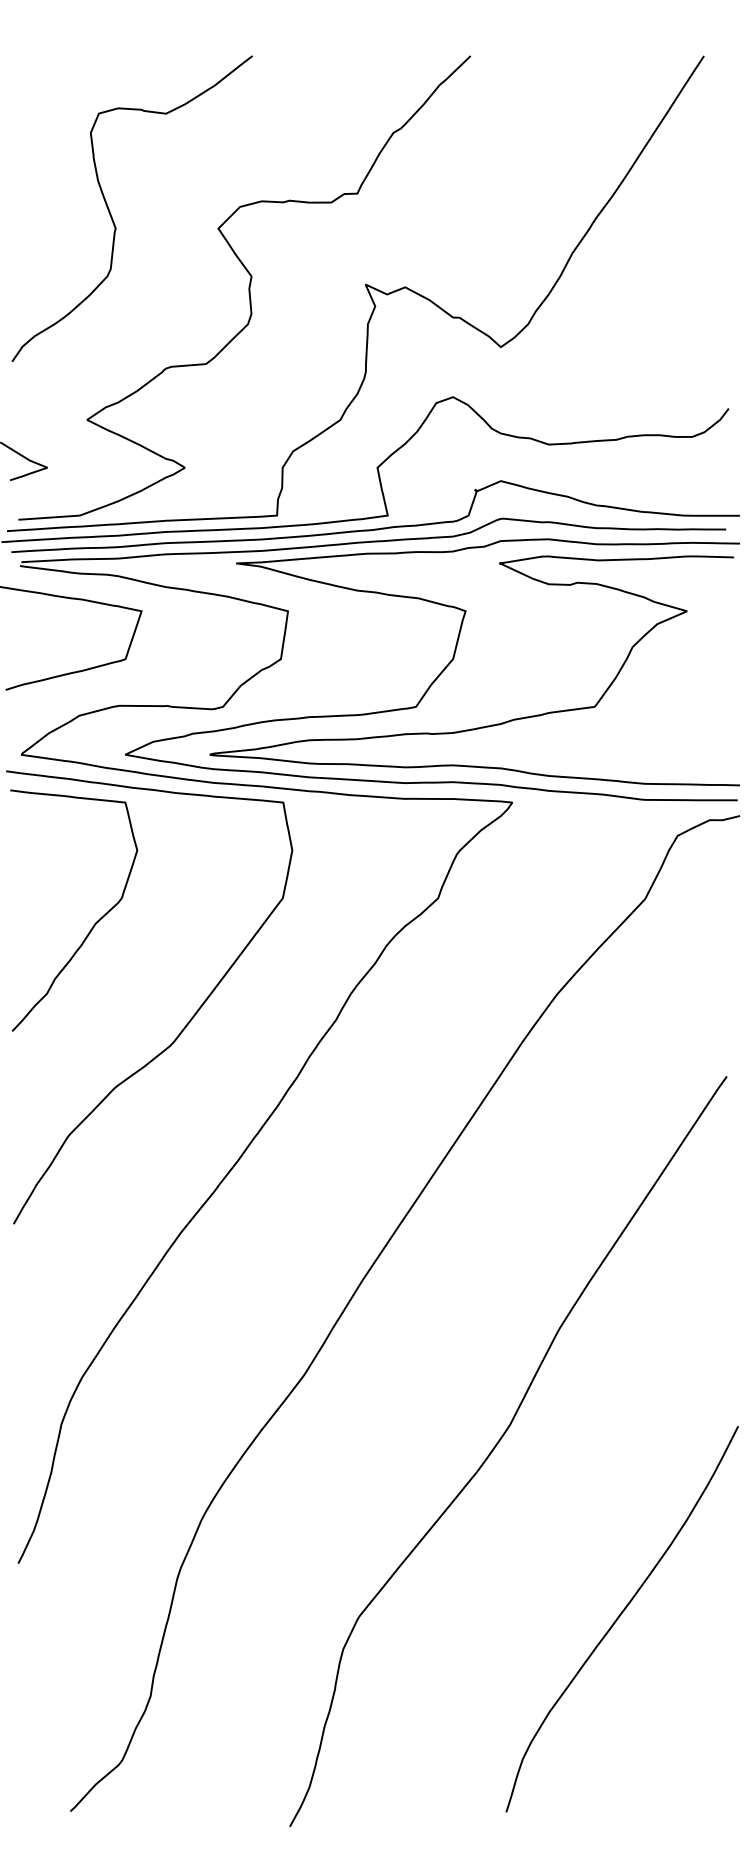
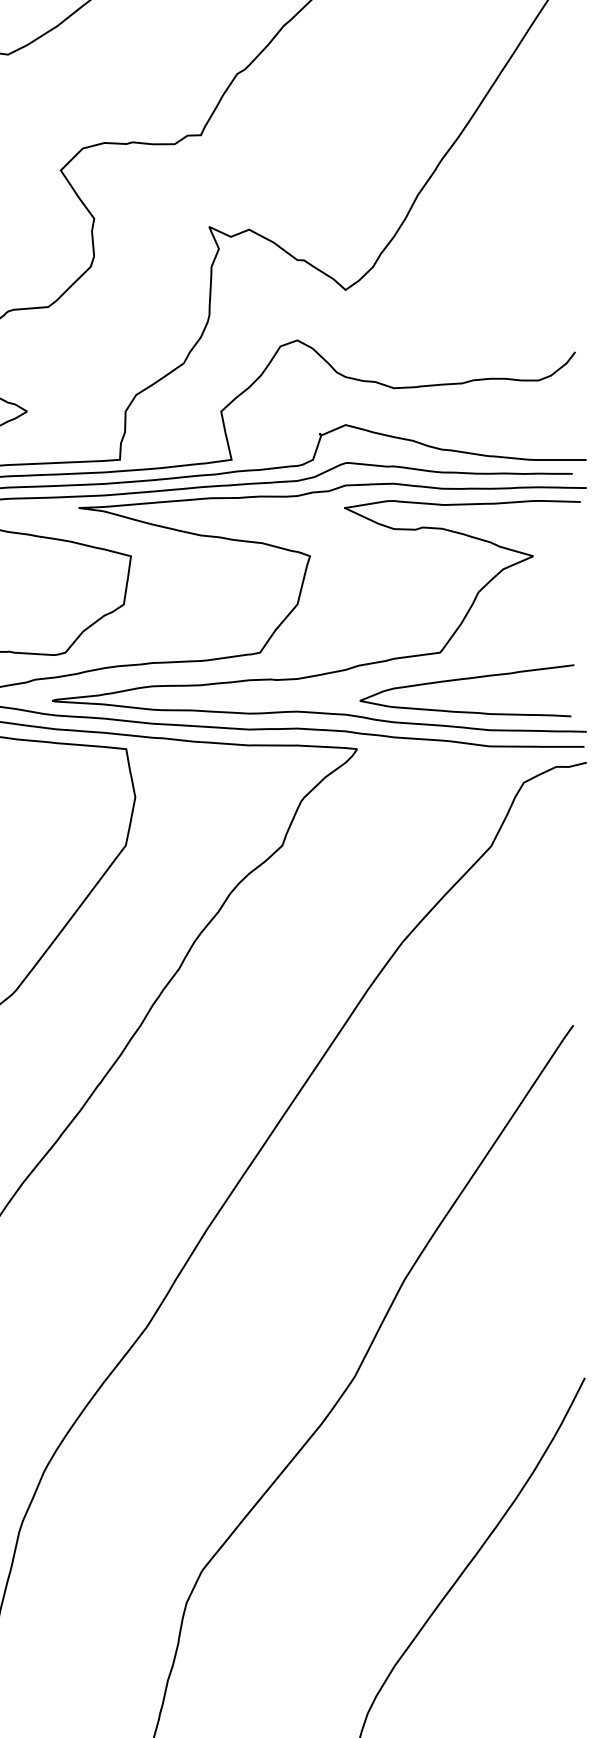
curve: (620, 733) -> (466, 679), added

